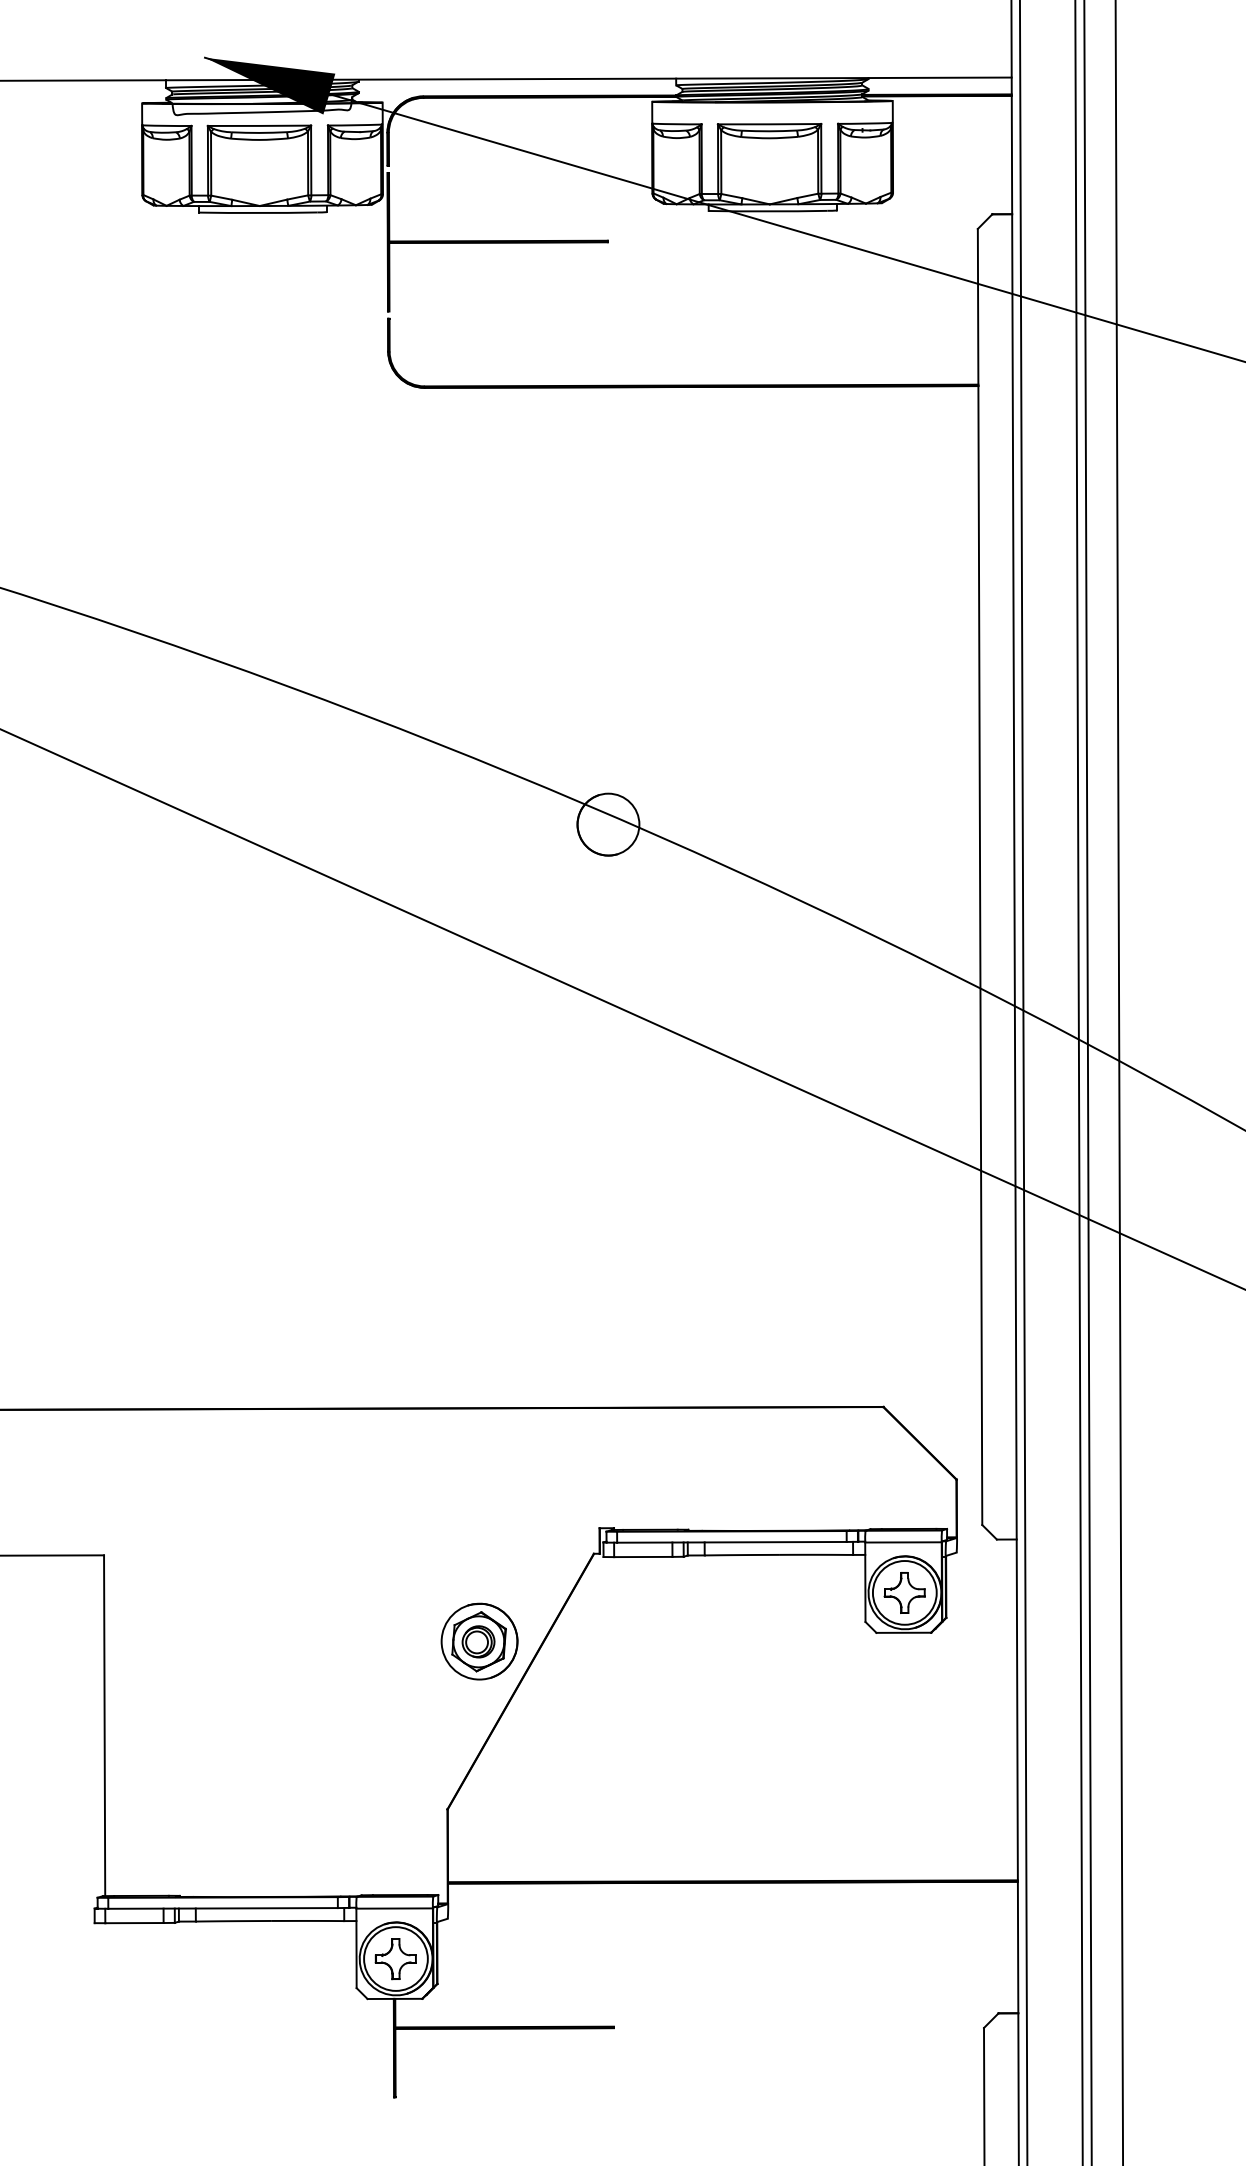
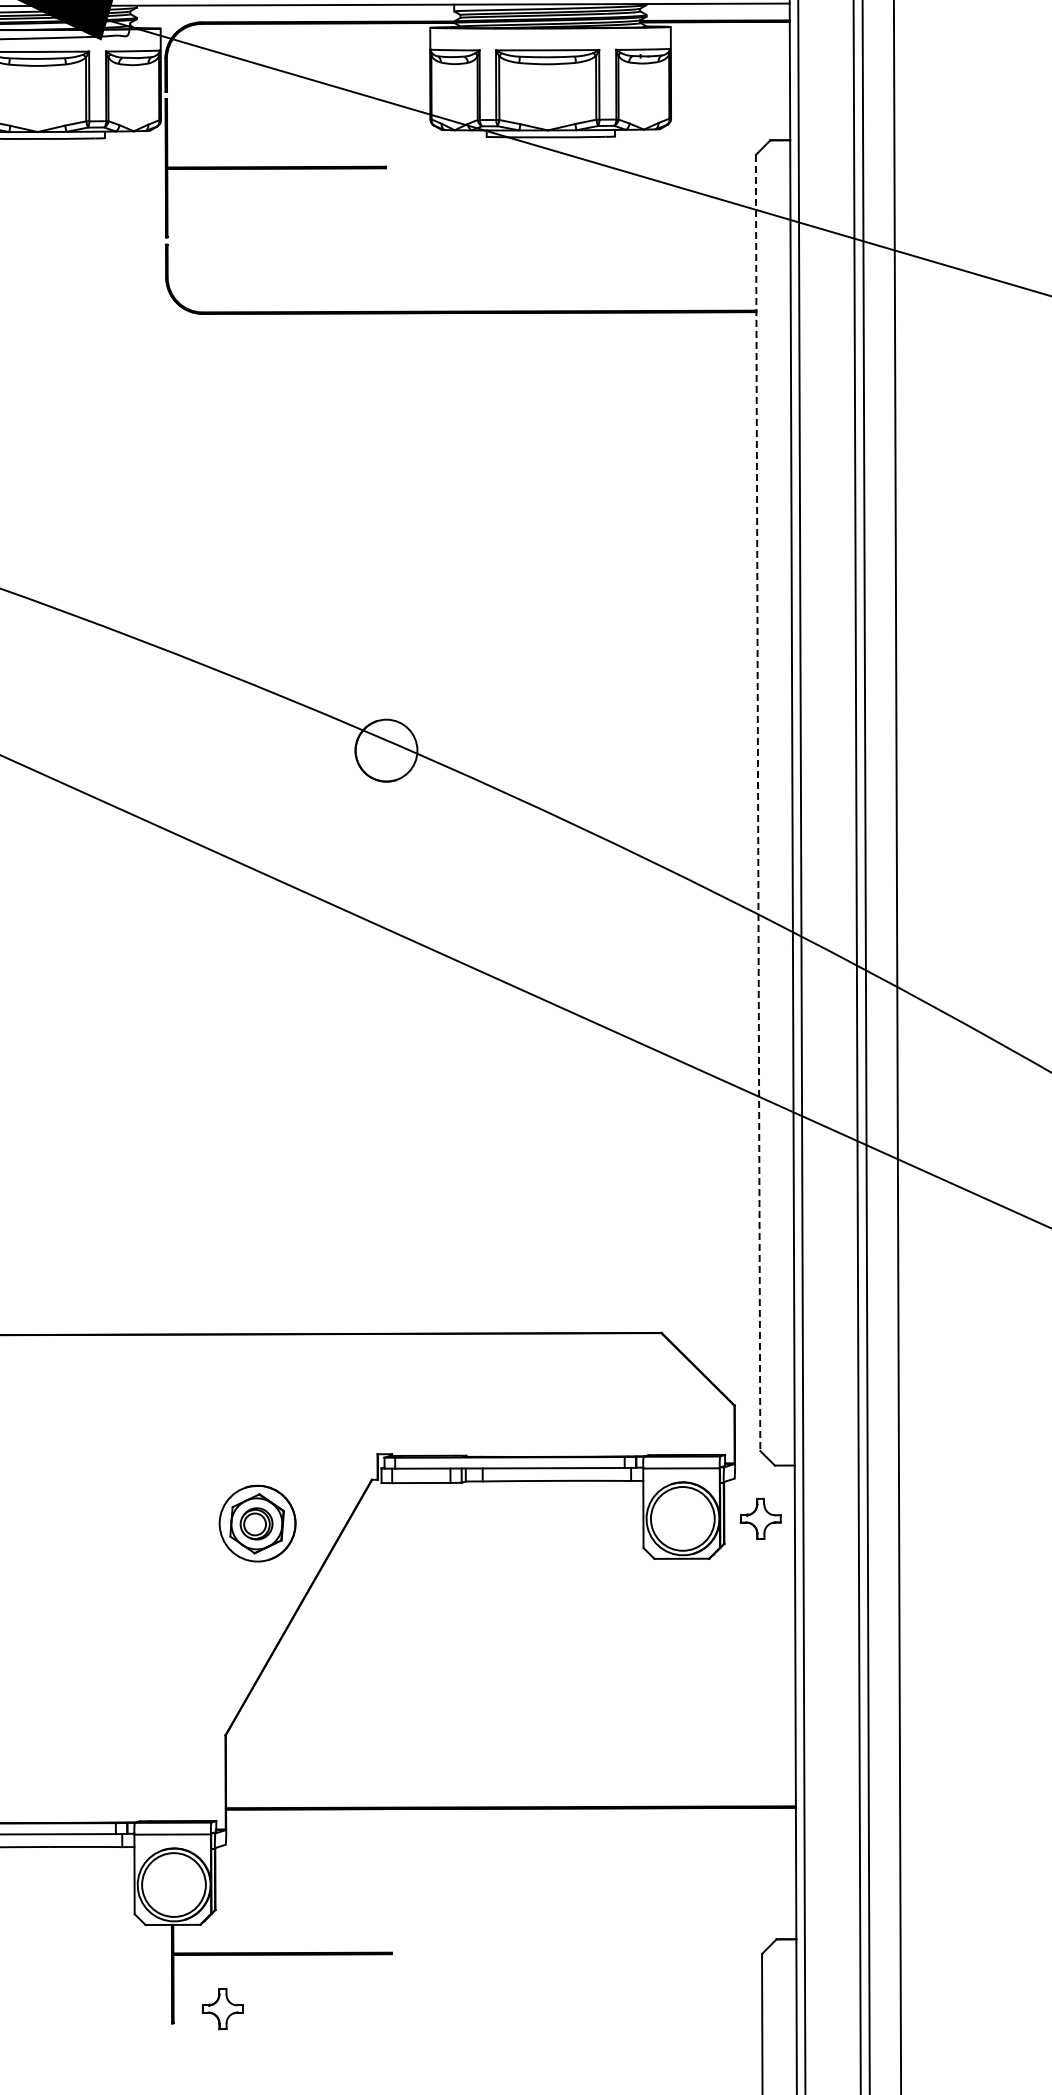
line: (980, 877) -> (758, 803), solid -> dashed
part: (904, 1592) -> (760, 1518), moved
part: (479, 1641) -> (257, 1523), moved
part: (395, 1959) -> (222, 2009), moved

